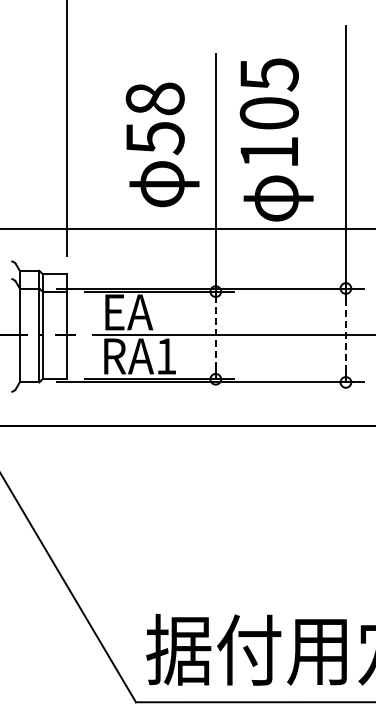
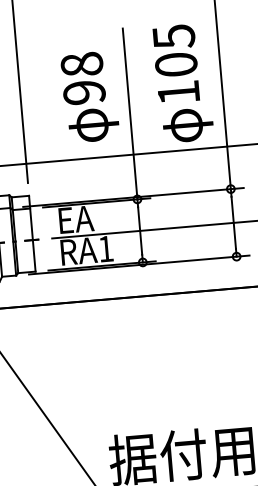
text: (154, 138) -> (83, 93), 58 -> 98
text: (276, 139) -> (183, 83), moved
line: (215, 334) -> (139, 230), dashed -> solid
line: (345, 334) -> (233, 222), dashed -> solid

